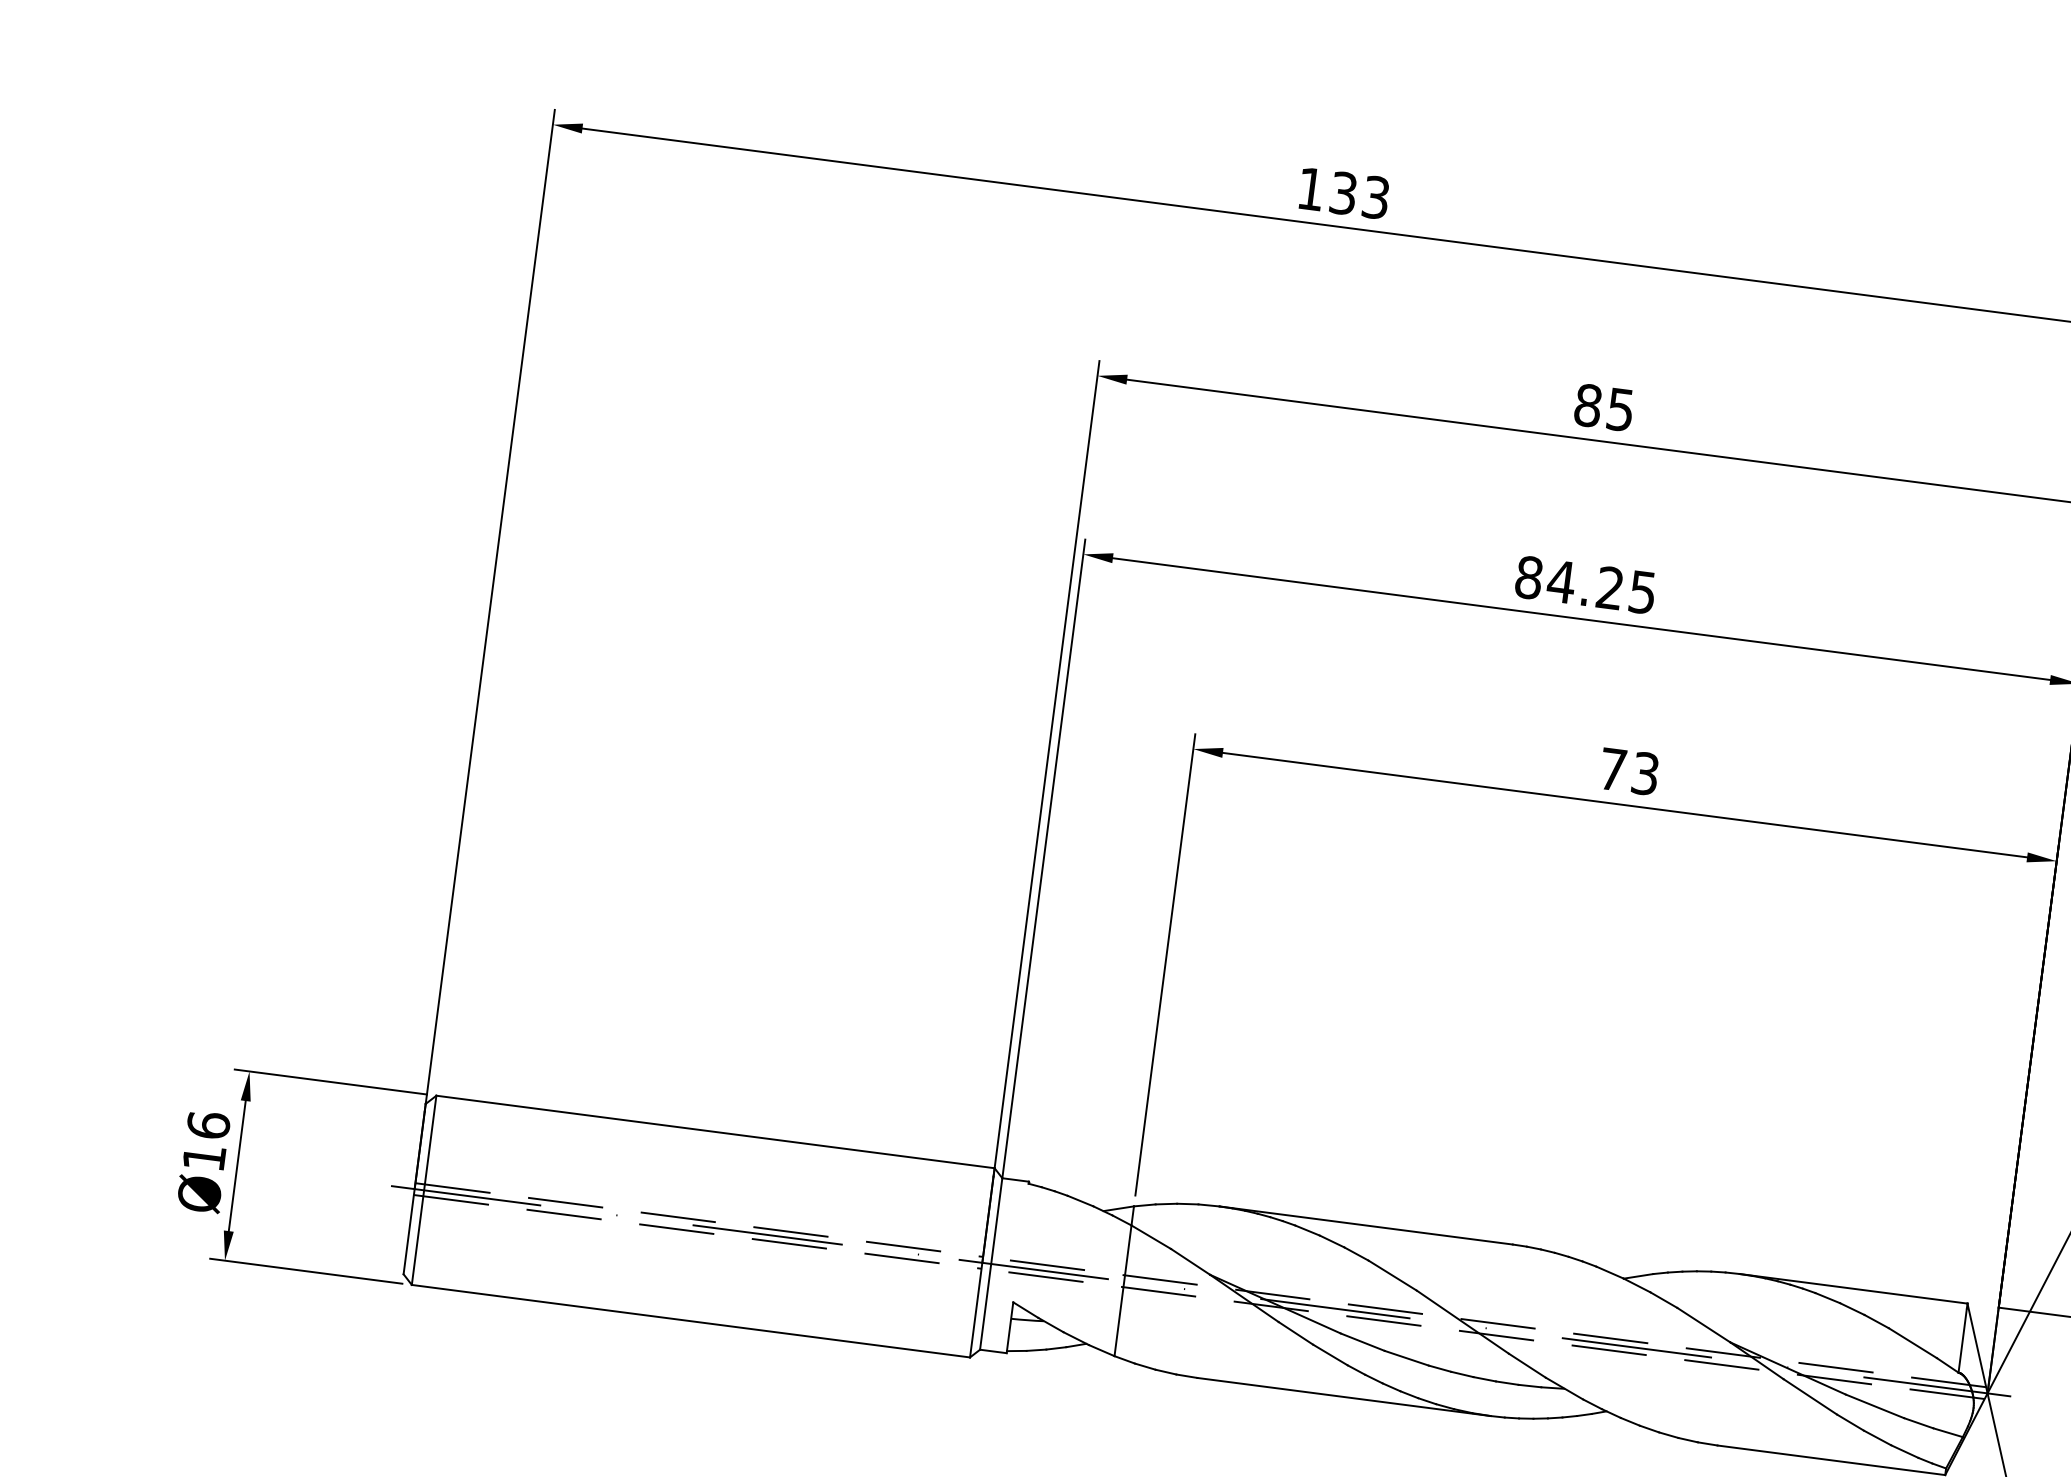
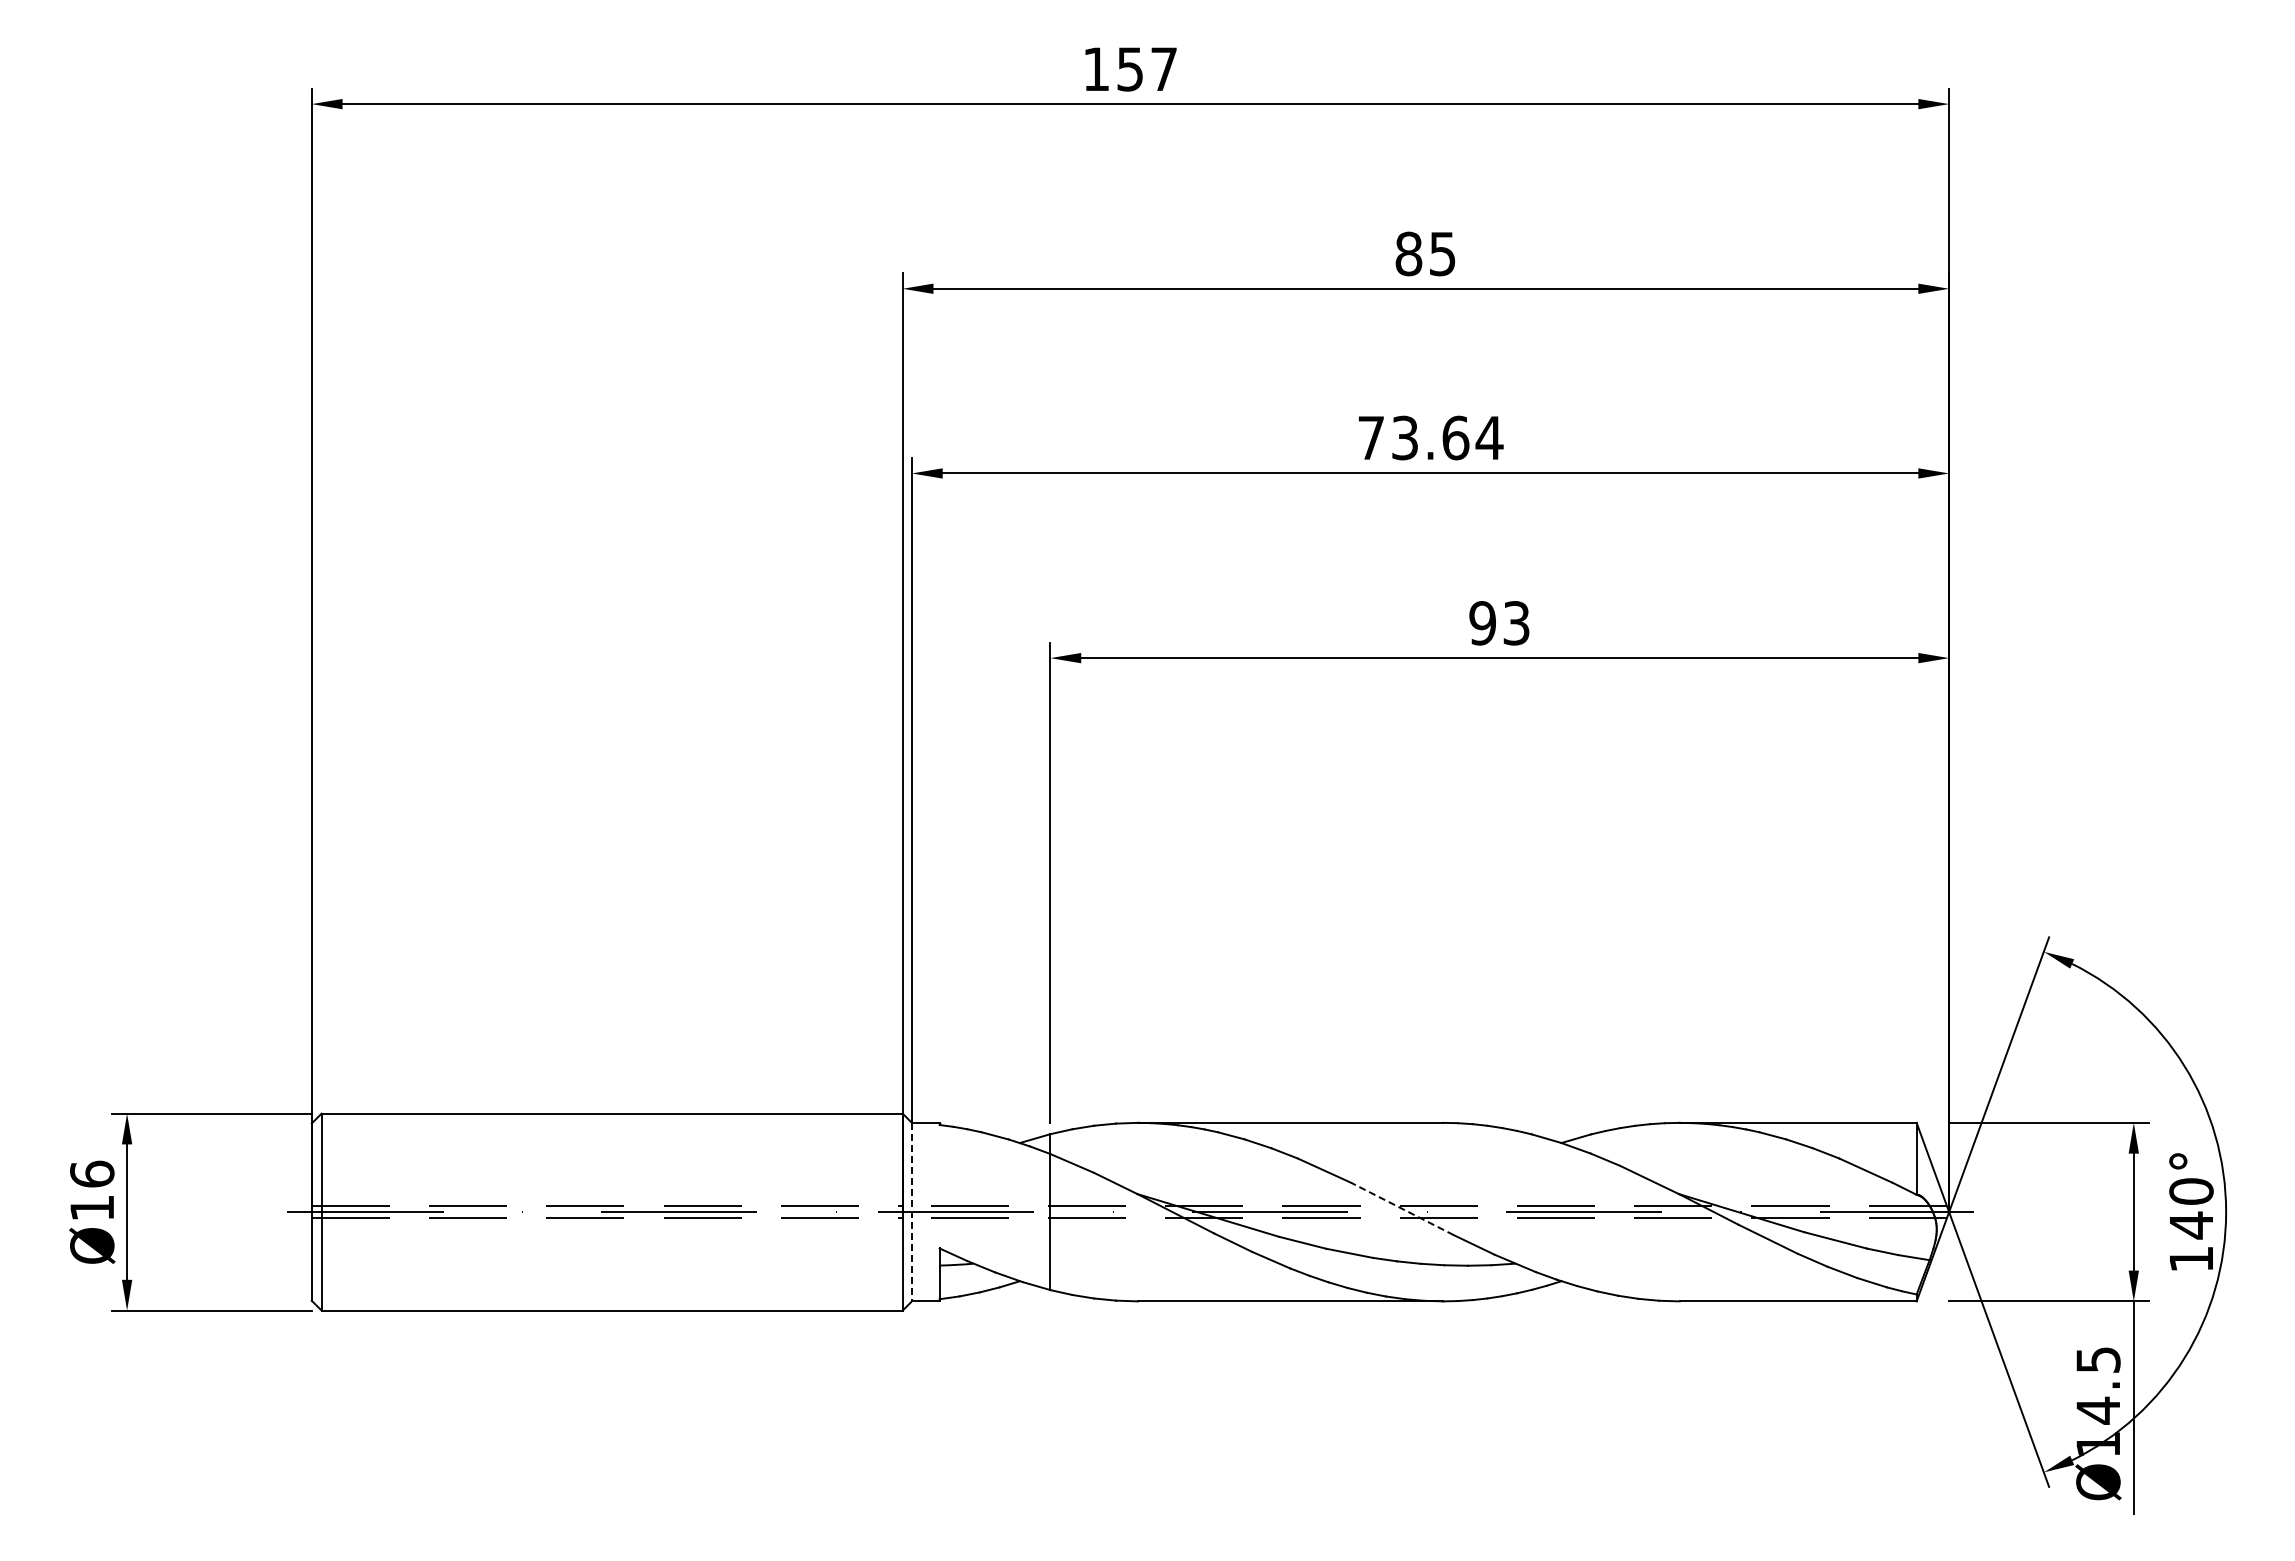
text: (1360, 195) -> (1147, 69), 133 -> 157
text: (1586, 584) -> (1430, 437), 84.25 -> 73.64
text: (1612, 769) -> (1482, 623), 73 -> 93
line: (990, 1264) -> (911, 1212), solid -> dashed
line: (1462, 1321) -> (1402, 1208), solid -> dashed

